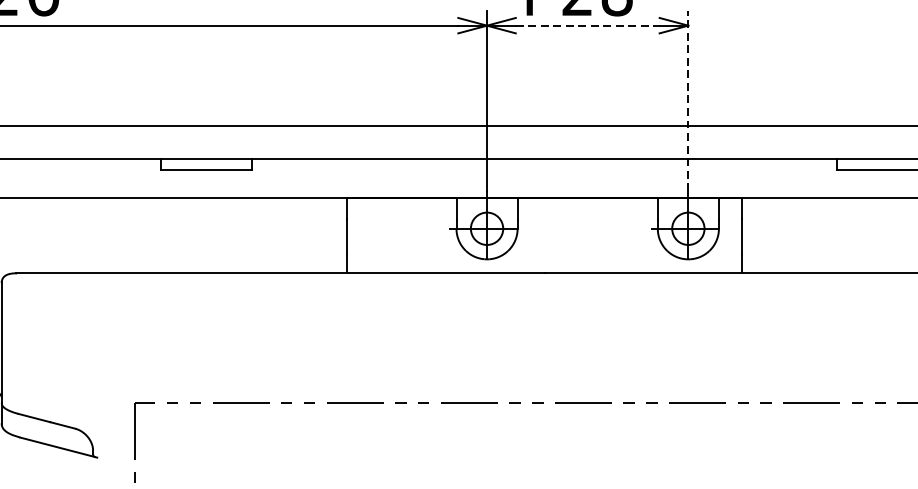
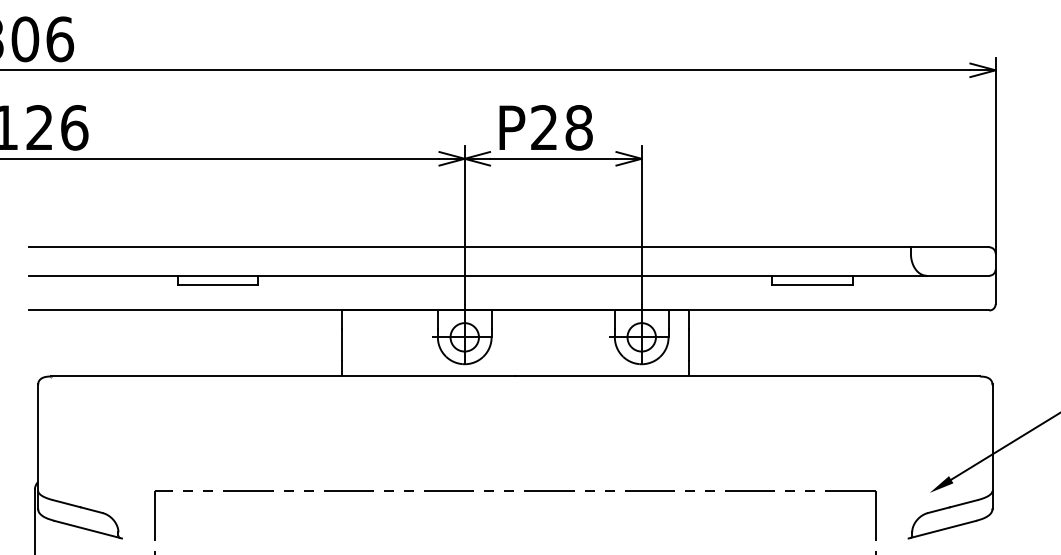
line: (588, 25) -> (553, 158), dashed -> solid
line: (688, 100) -> (641, 224), dashed -> solid

